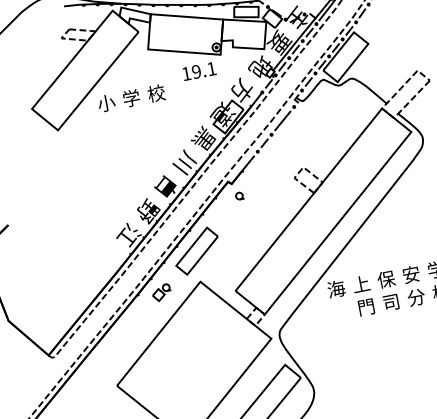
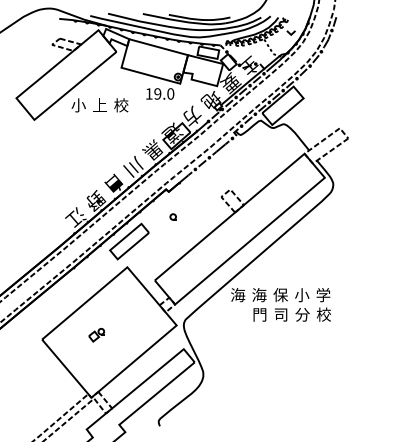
text: (211, 68) -> (170, 93), 19.1 -> 19.0
text: (130, 98) -> (99, 105), 学 -> 上
part: (238, 195) -> (172, 216), moved
text: (411, 274) -> (302, 295), 安 -> 小
text: (361, 284) -> (259, 295), 上 -> 海
part: (161, 293) -> (96, 335), moved

